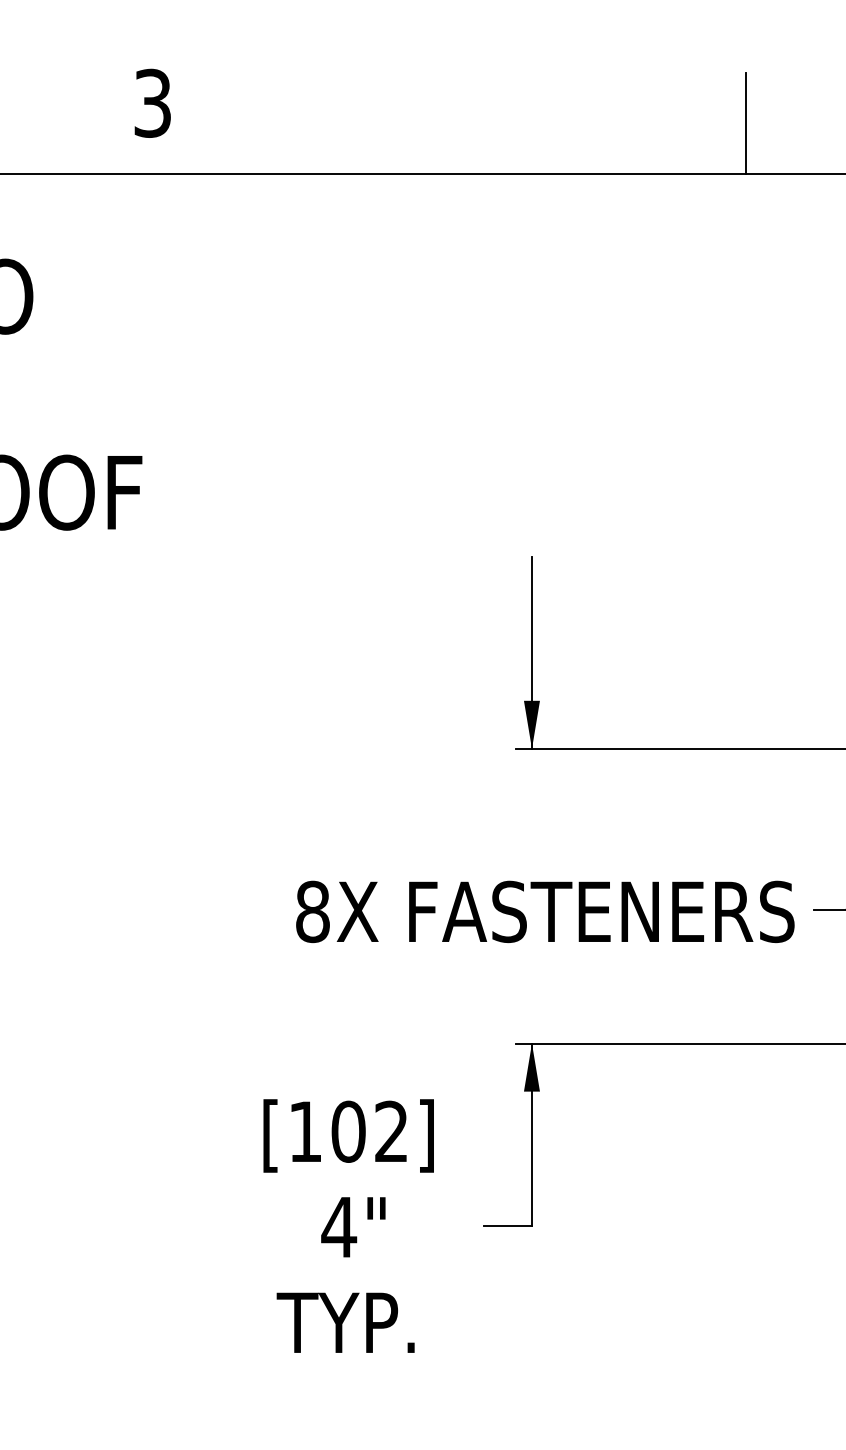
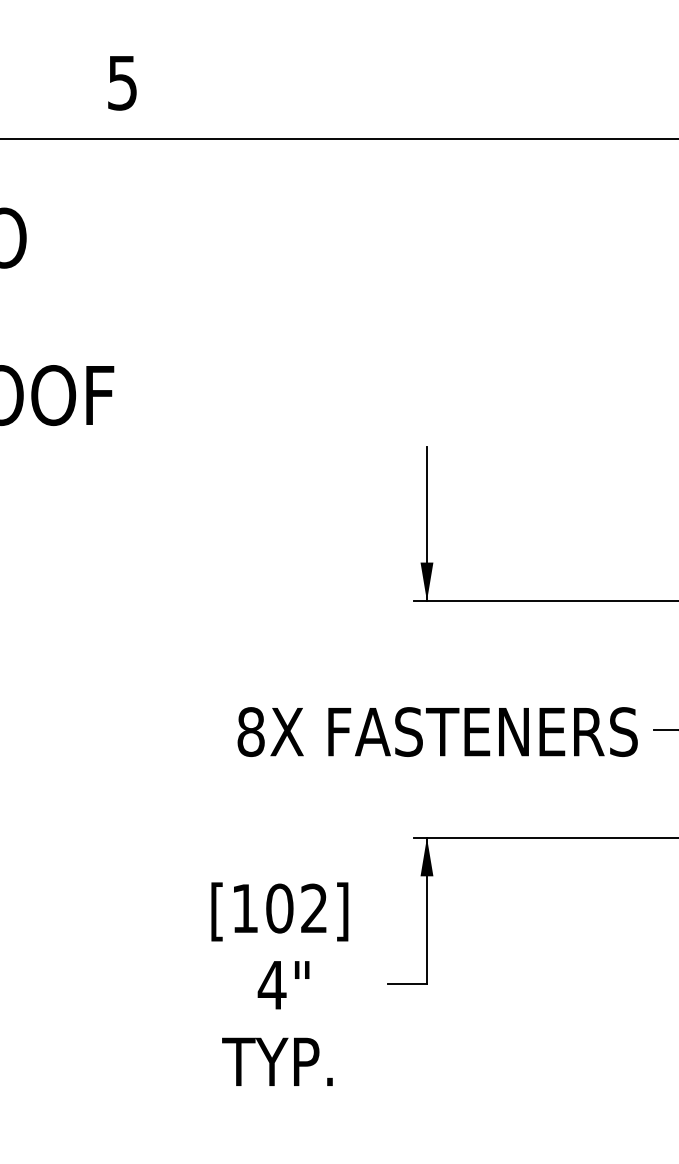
text: (152, 102) -> (122, 82), 3 -> 5
line: (746, 122) -> (599, 98), removed

